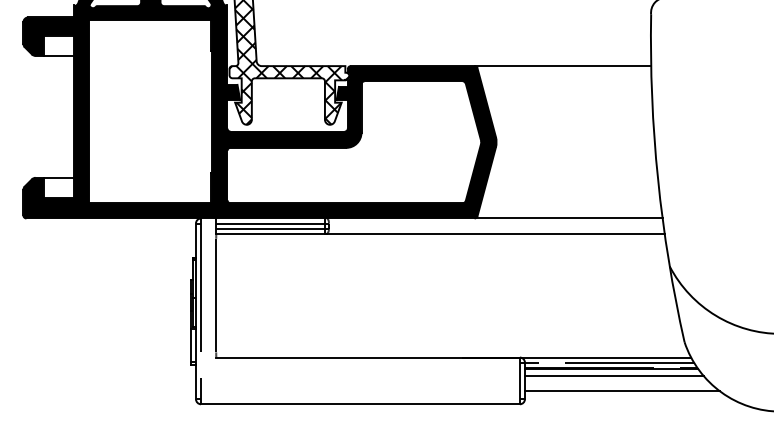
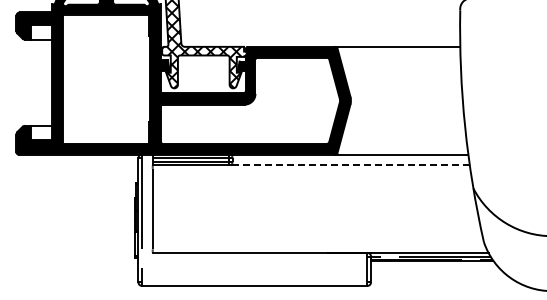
line: (494, 233) -> (349, 165), solid -> dashed
line: (614, 375) -> (434, 265), removed
line: (621, 390) -> (439, 276), removed

